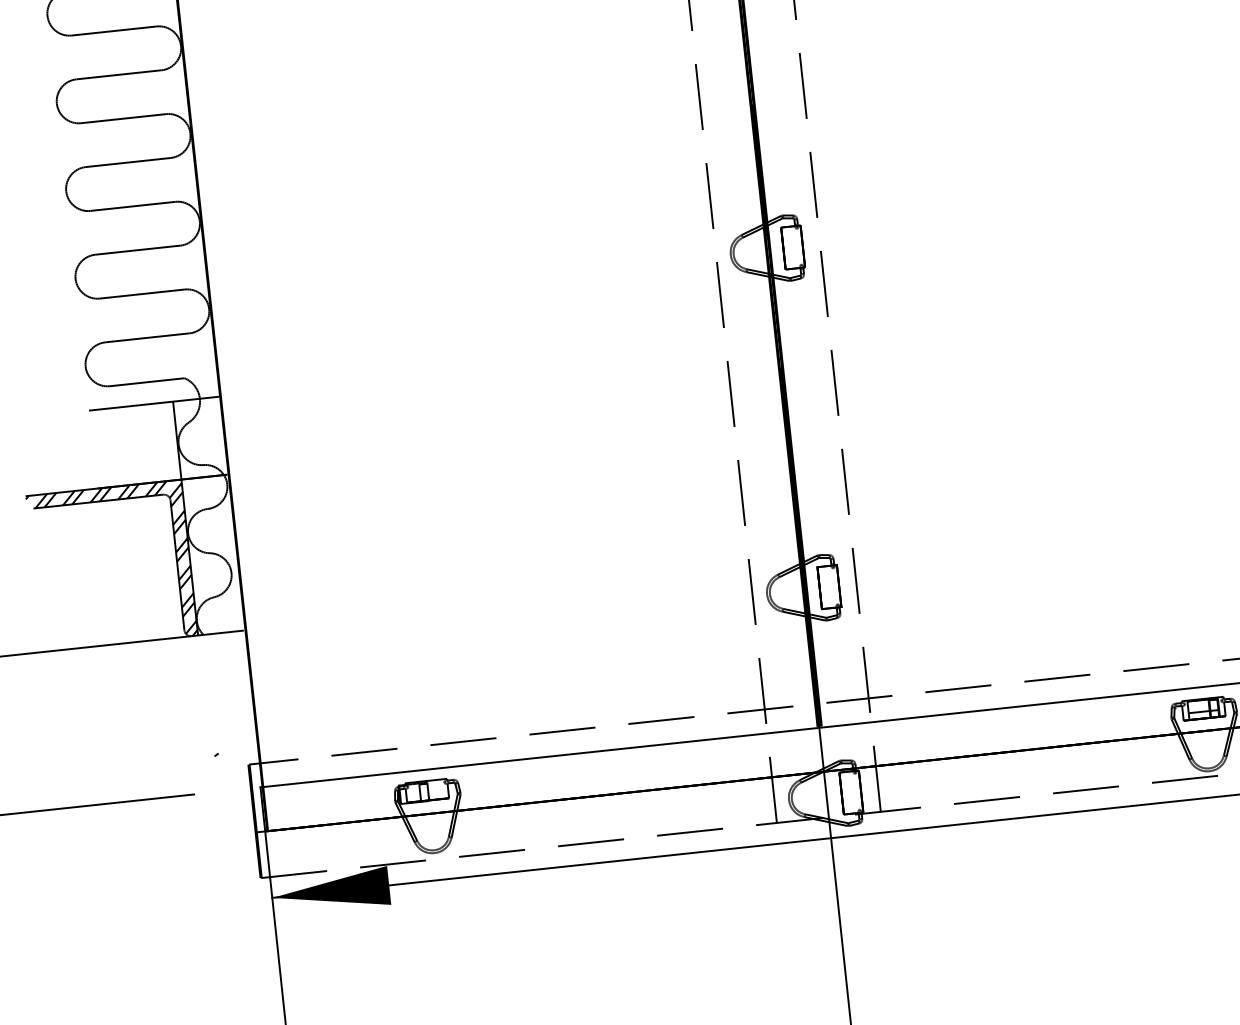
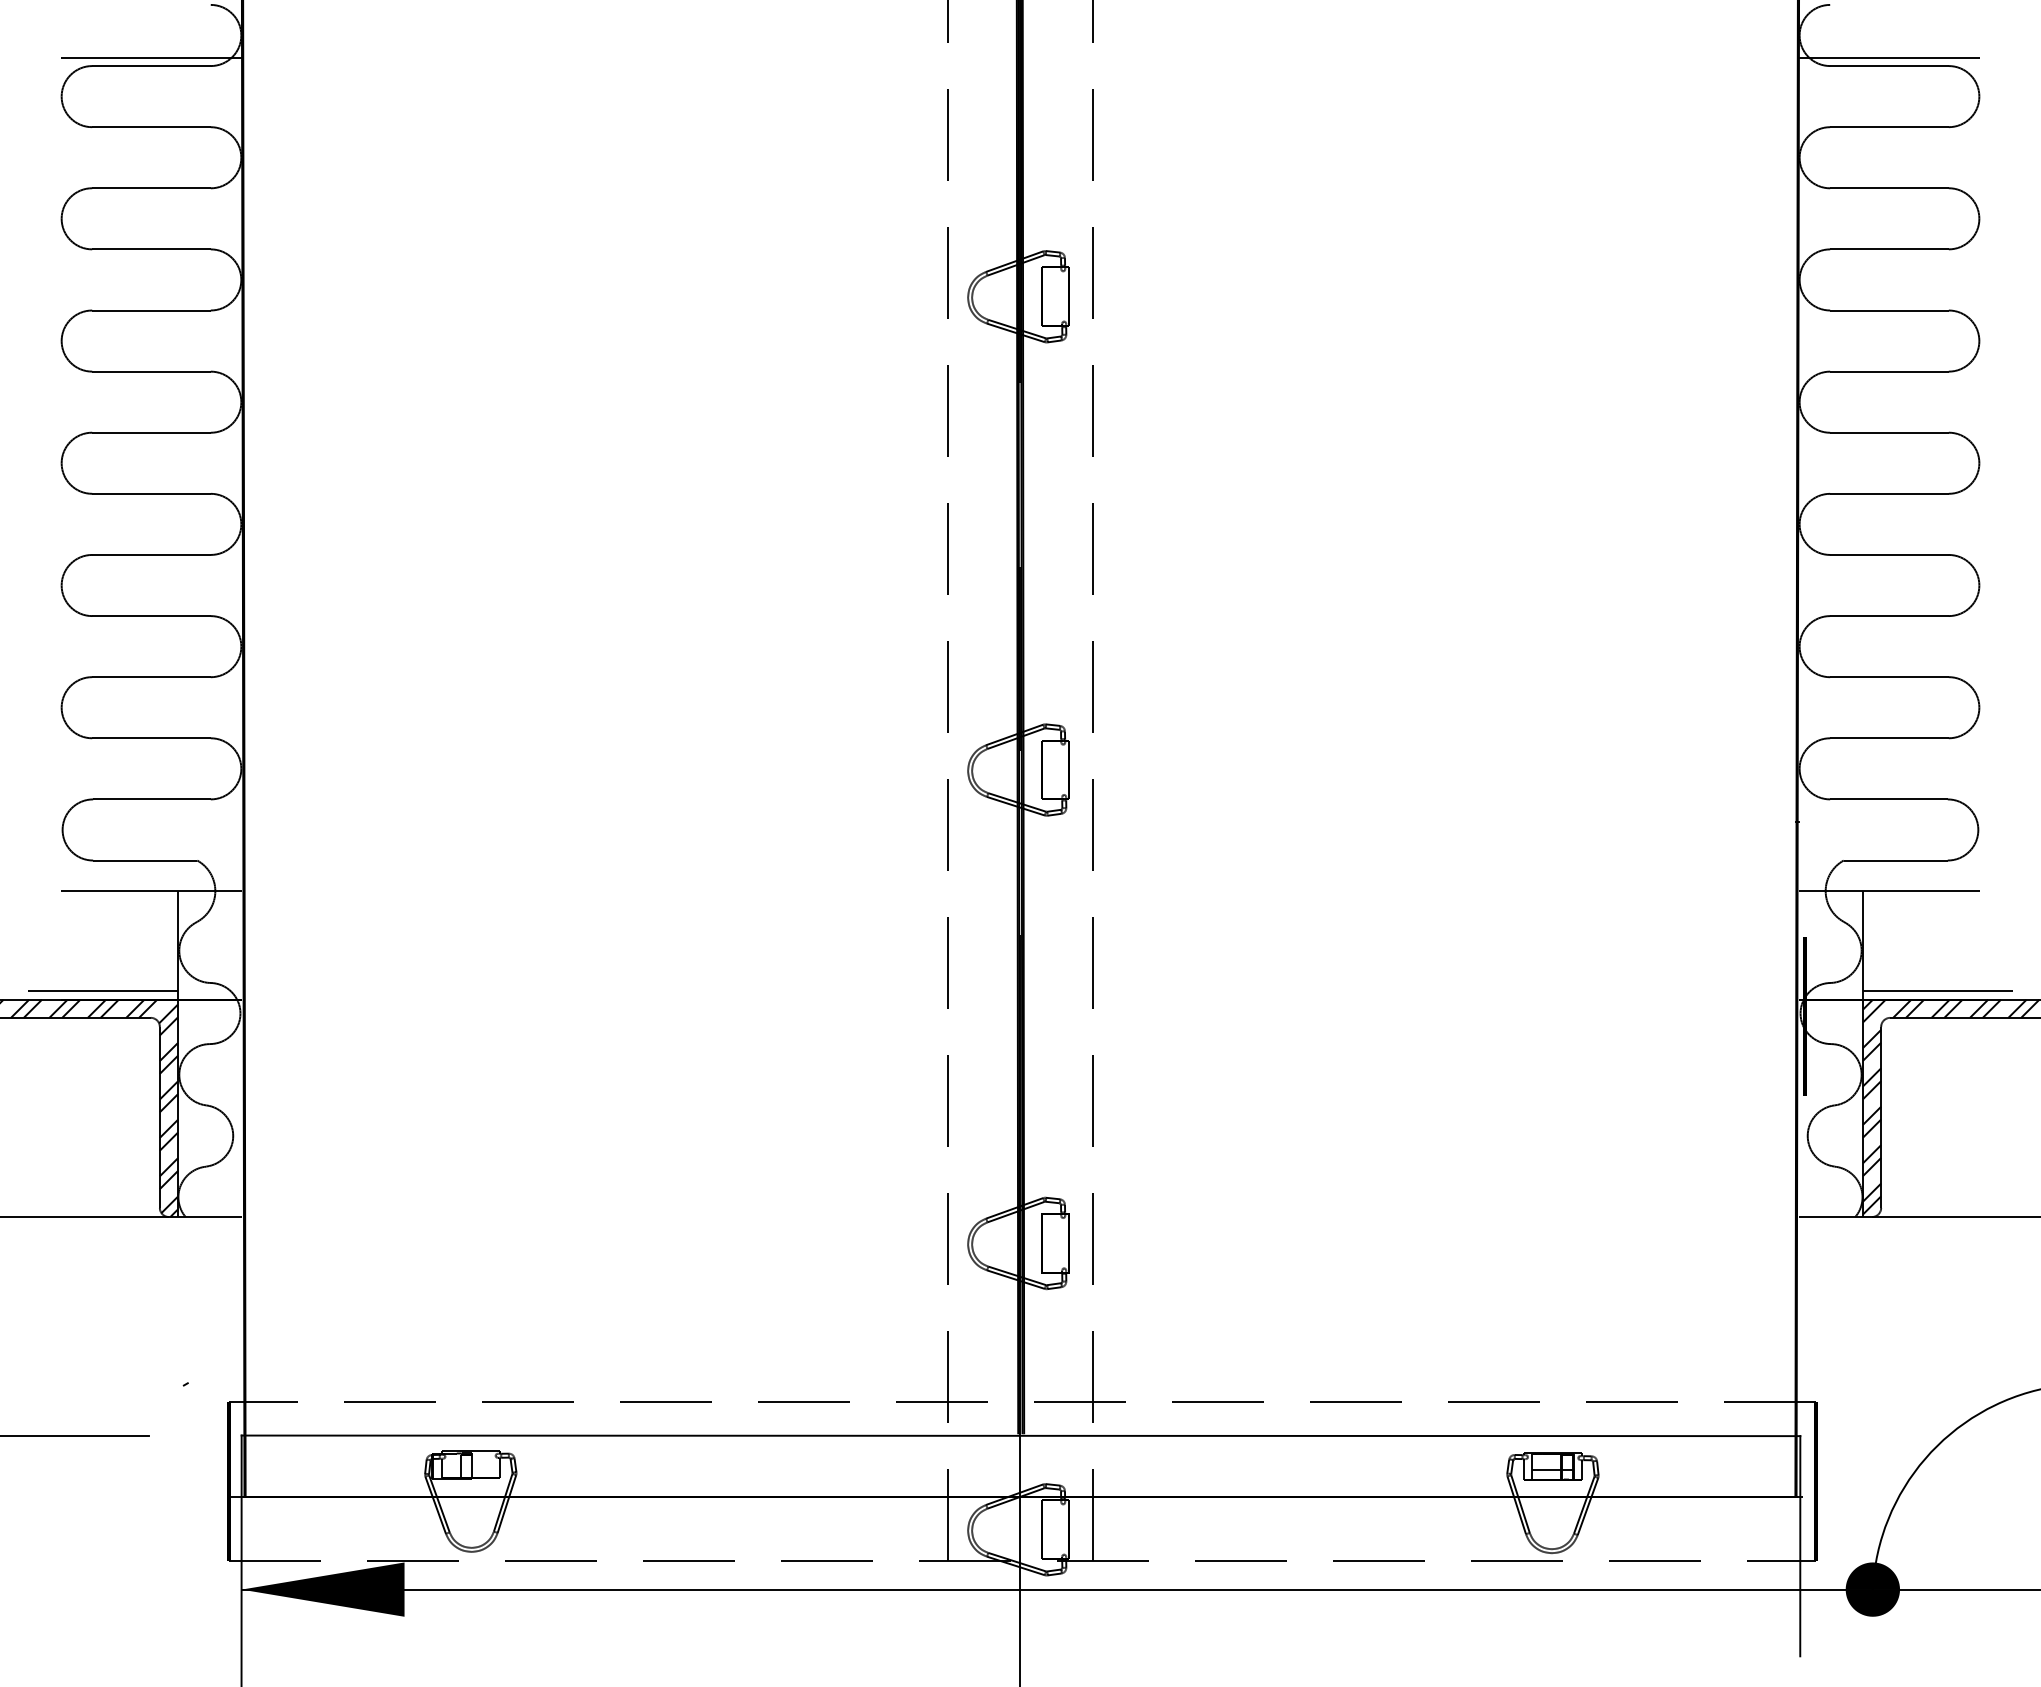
line: (126, 478) -> (102, 990), added

